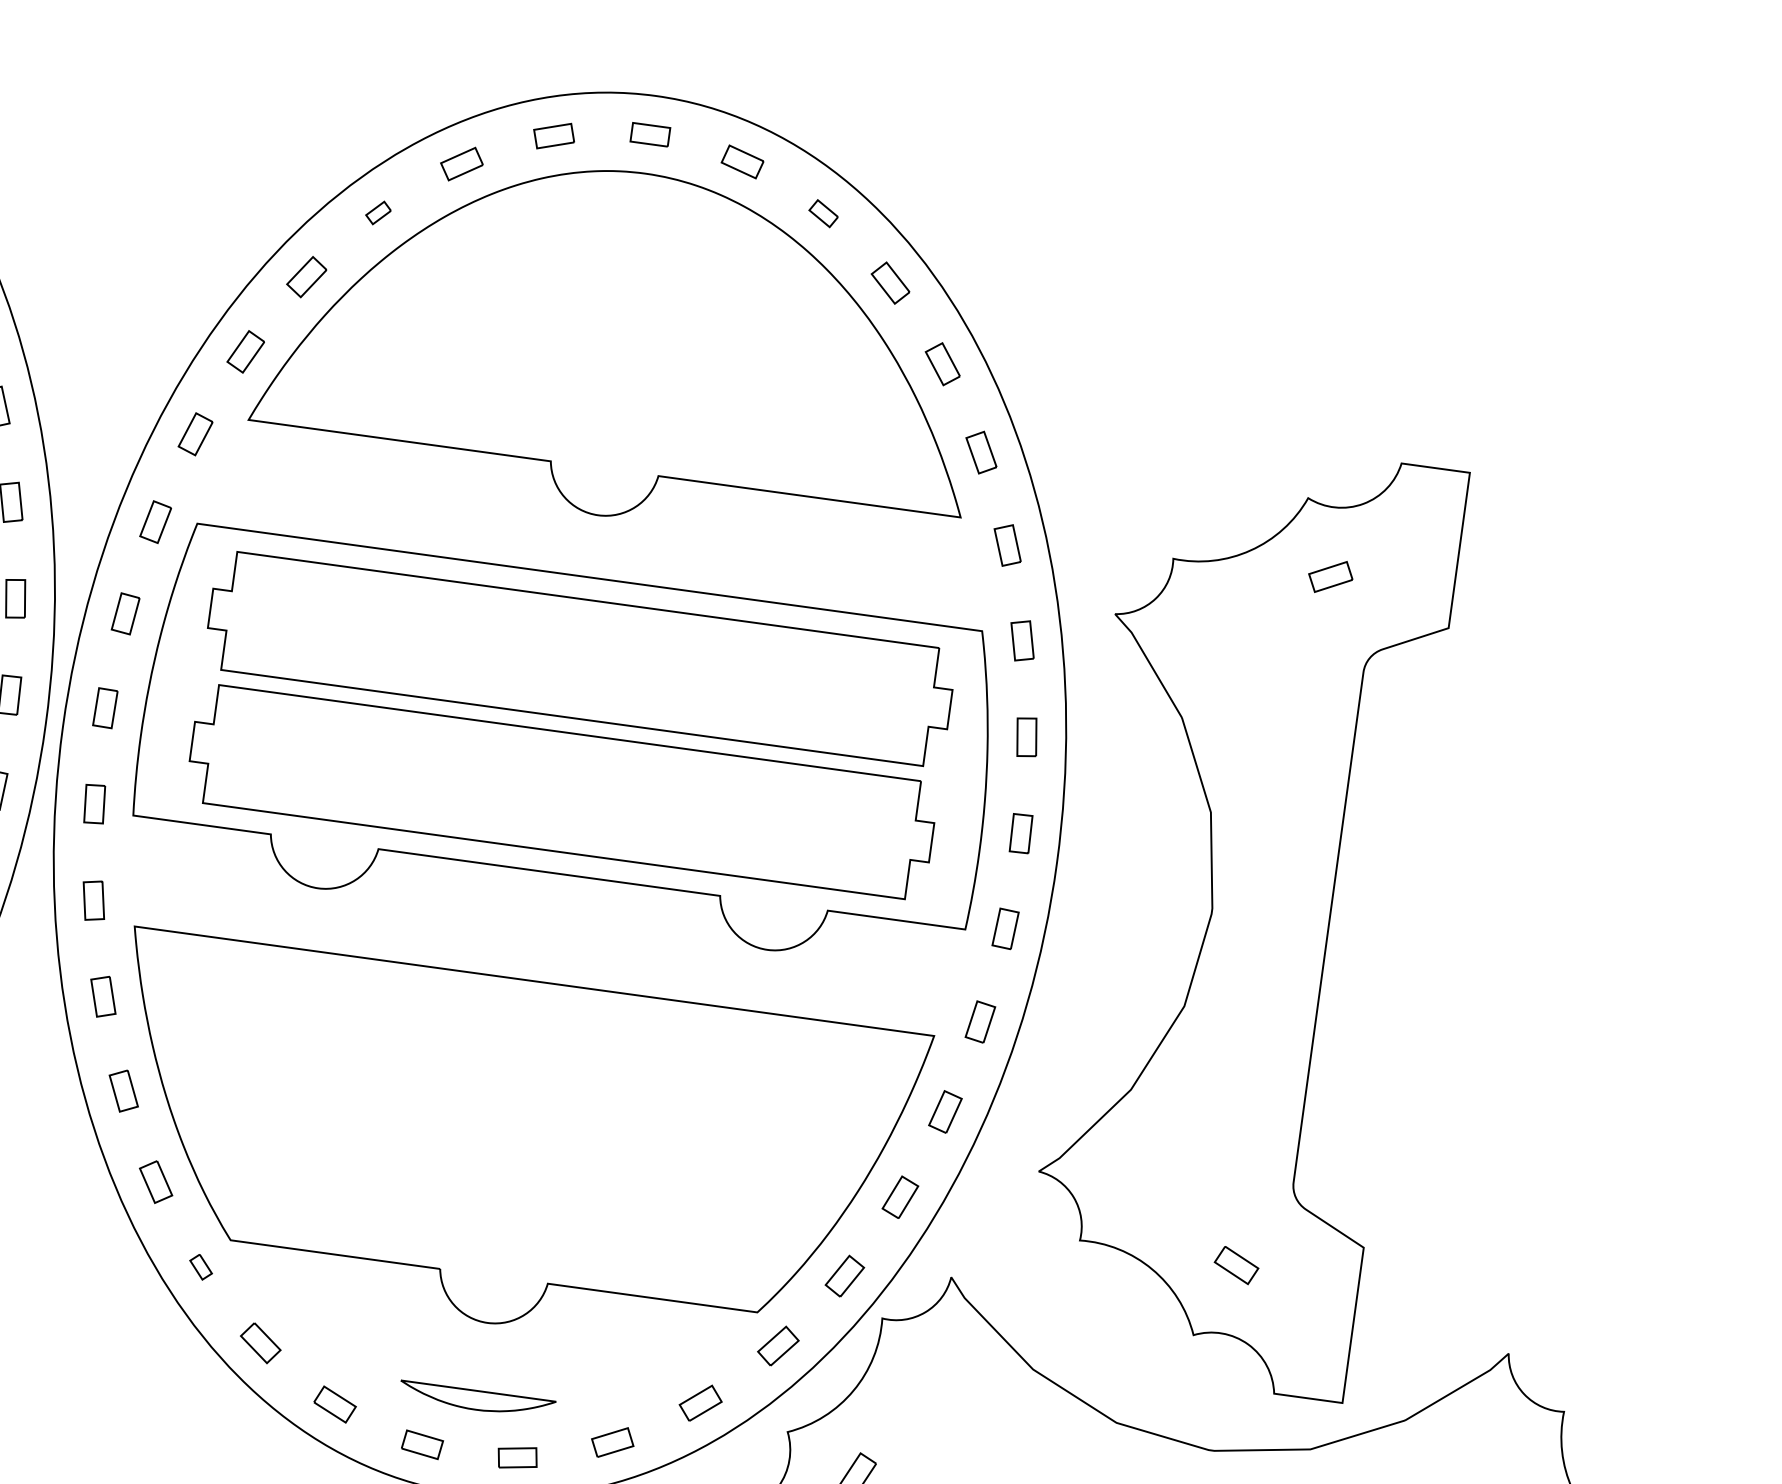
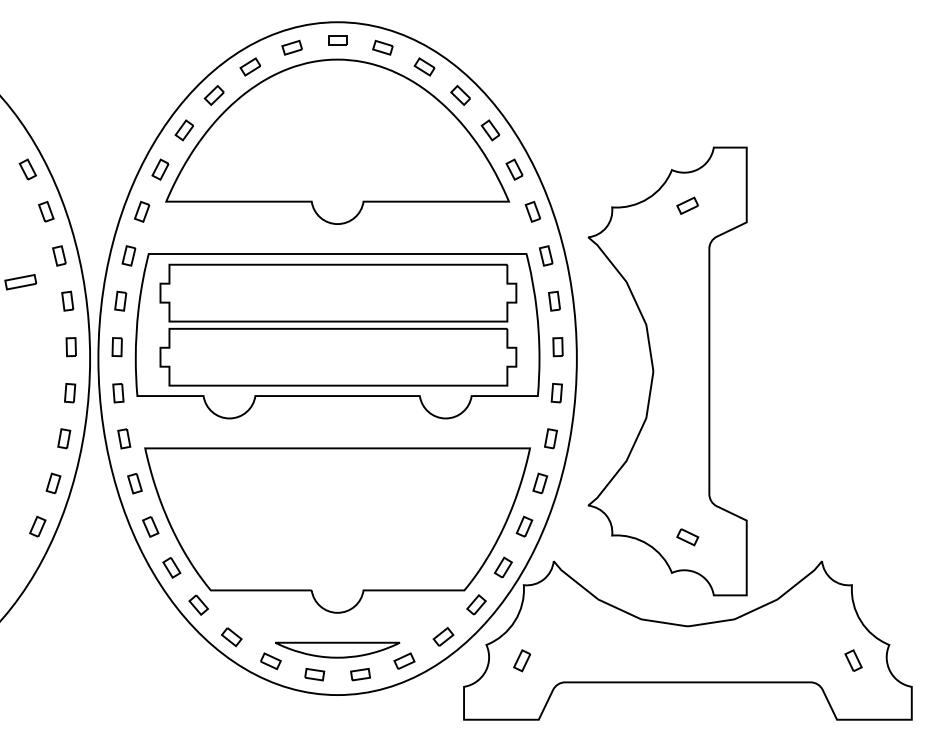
part: (376, 212) -> (213, 95), size x1.67
part: (823, 212) -> (424, 66), size x1.43
part: (200, 1265) -> (198, 604), size x1.67
part: (476, 1399) -> (337, 649), size x1.67

